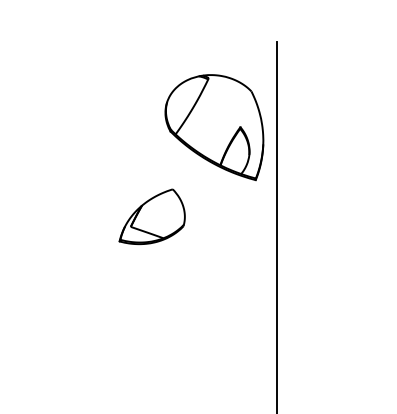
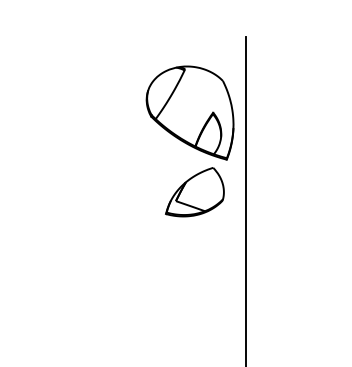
part: (151, 217) -> (194, 192), moved

